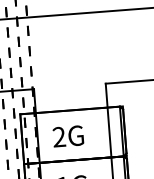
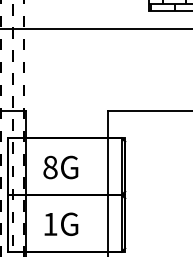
text: (59, 137) -> (50, 167), 2G -> 8G

